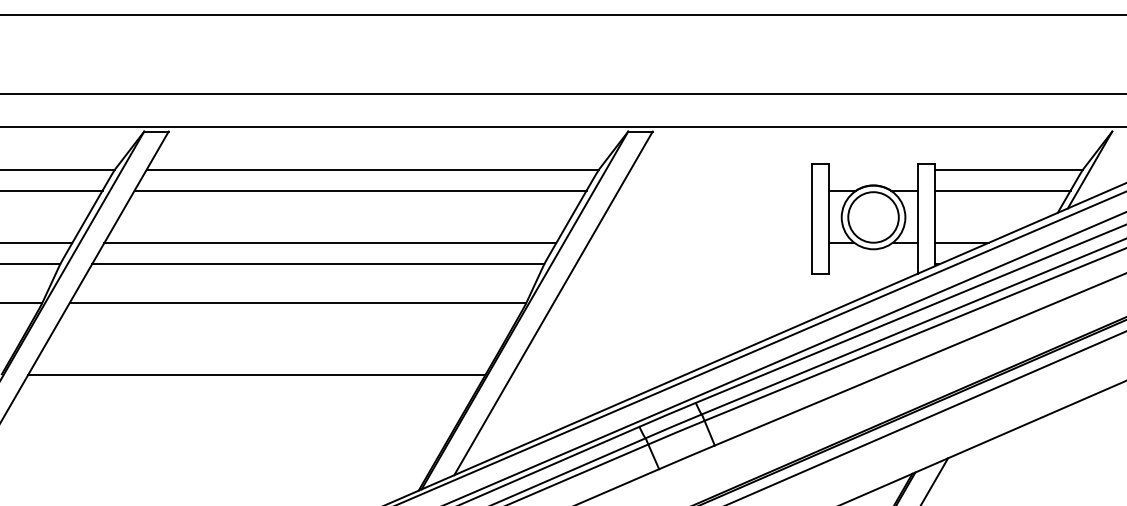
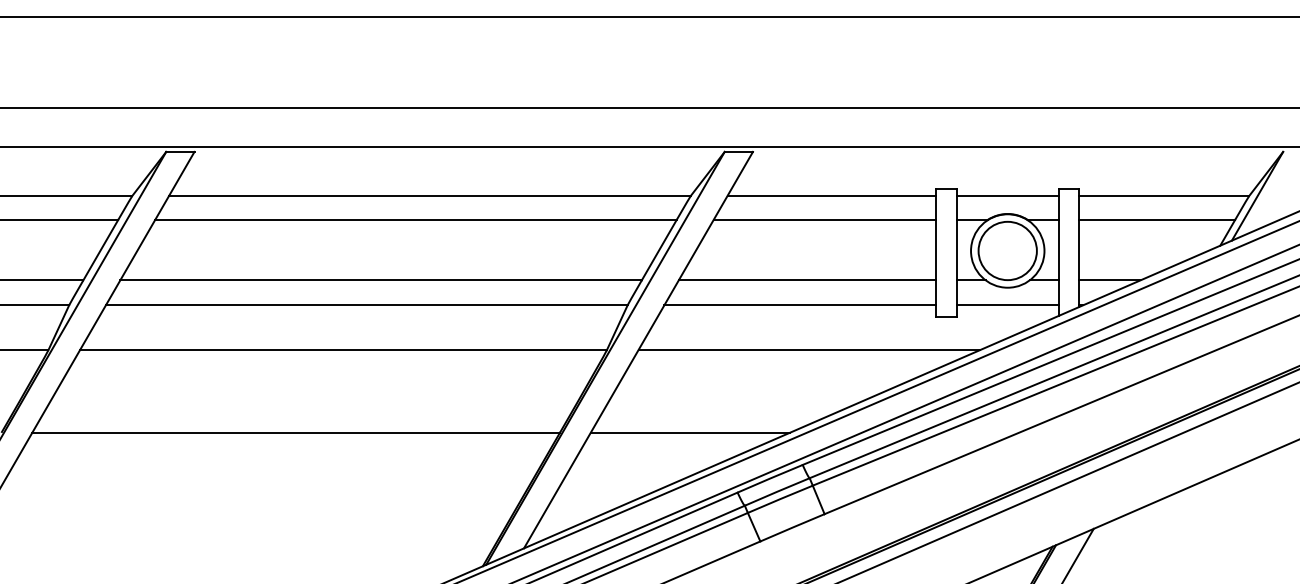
line: (720, 170) -> (831, 196), added
line: (873, 170) -> (1007, 196), added
line: (714, 191) -> (824, 220), added
line: (700, 243) -> (807, 280), added
line: (693, 264) -> (800, 305), added
line: (873, 264) -> (1007, 305), added
line: (701, 303) -> (809, 350), added
line: (597, 374) -> (689, 432), added

